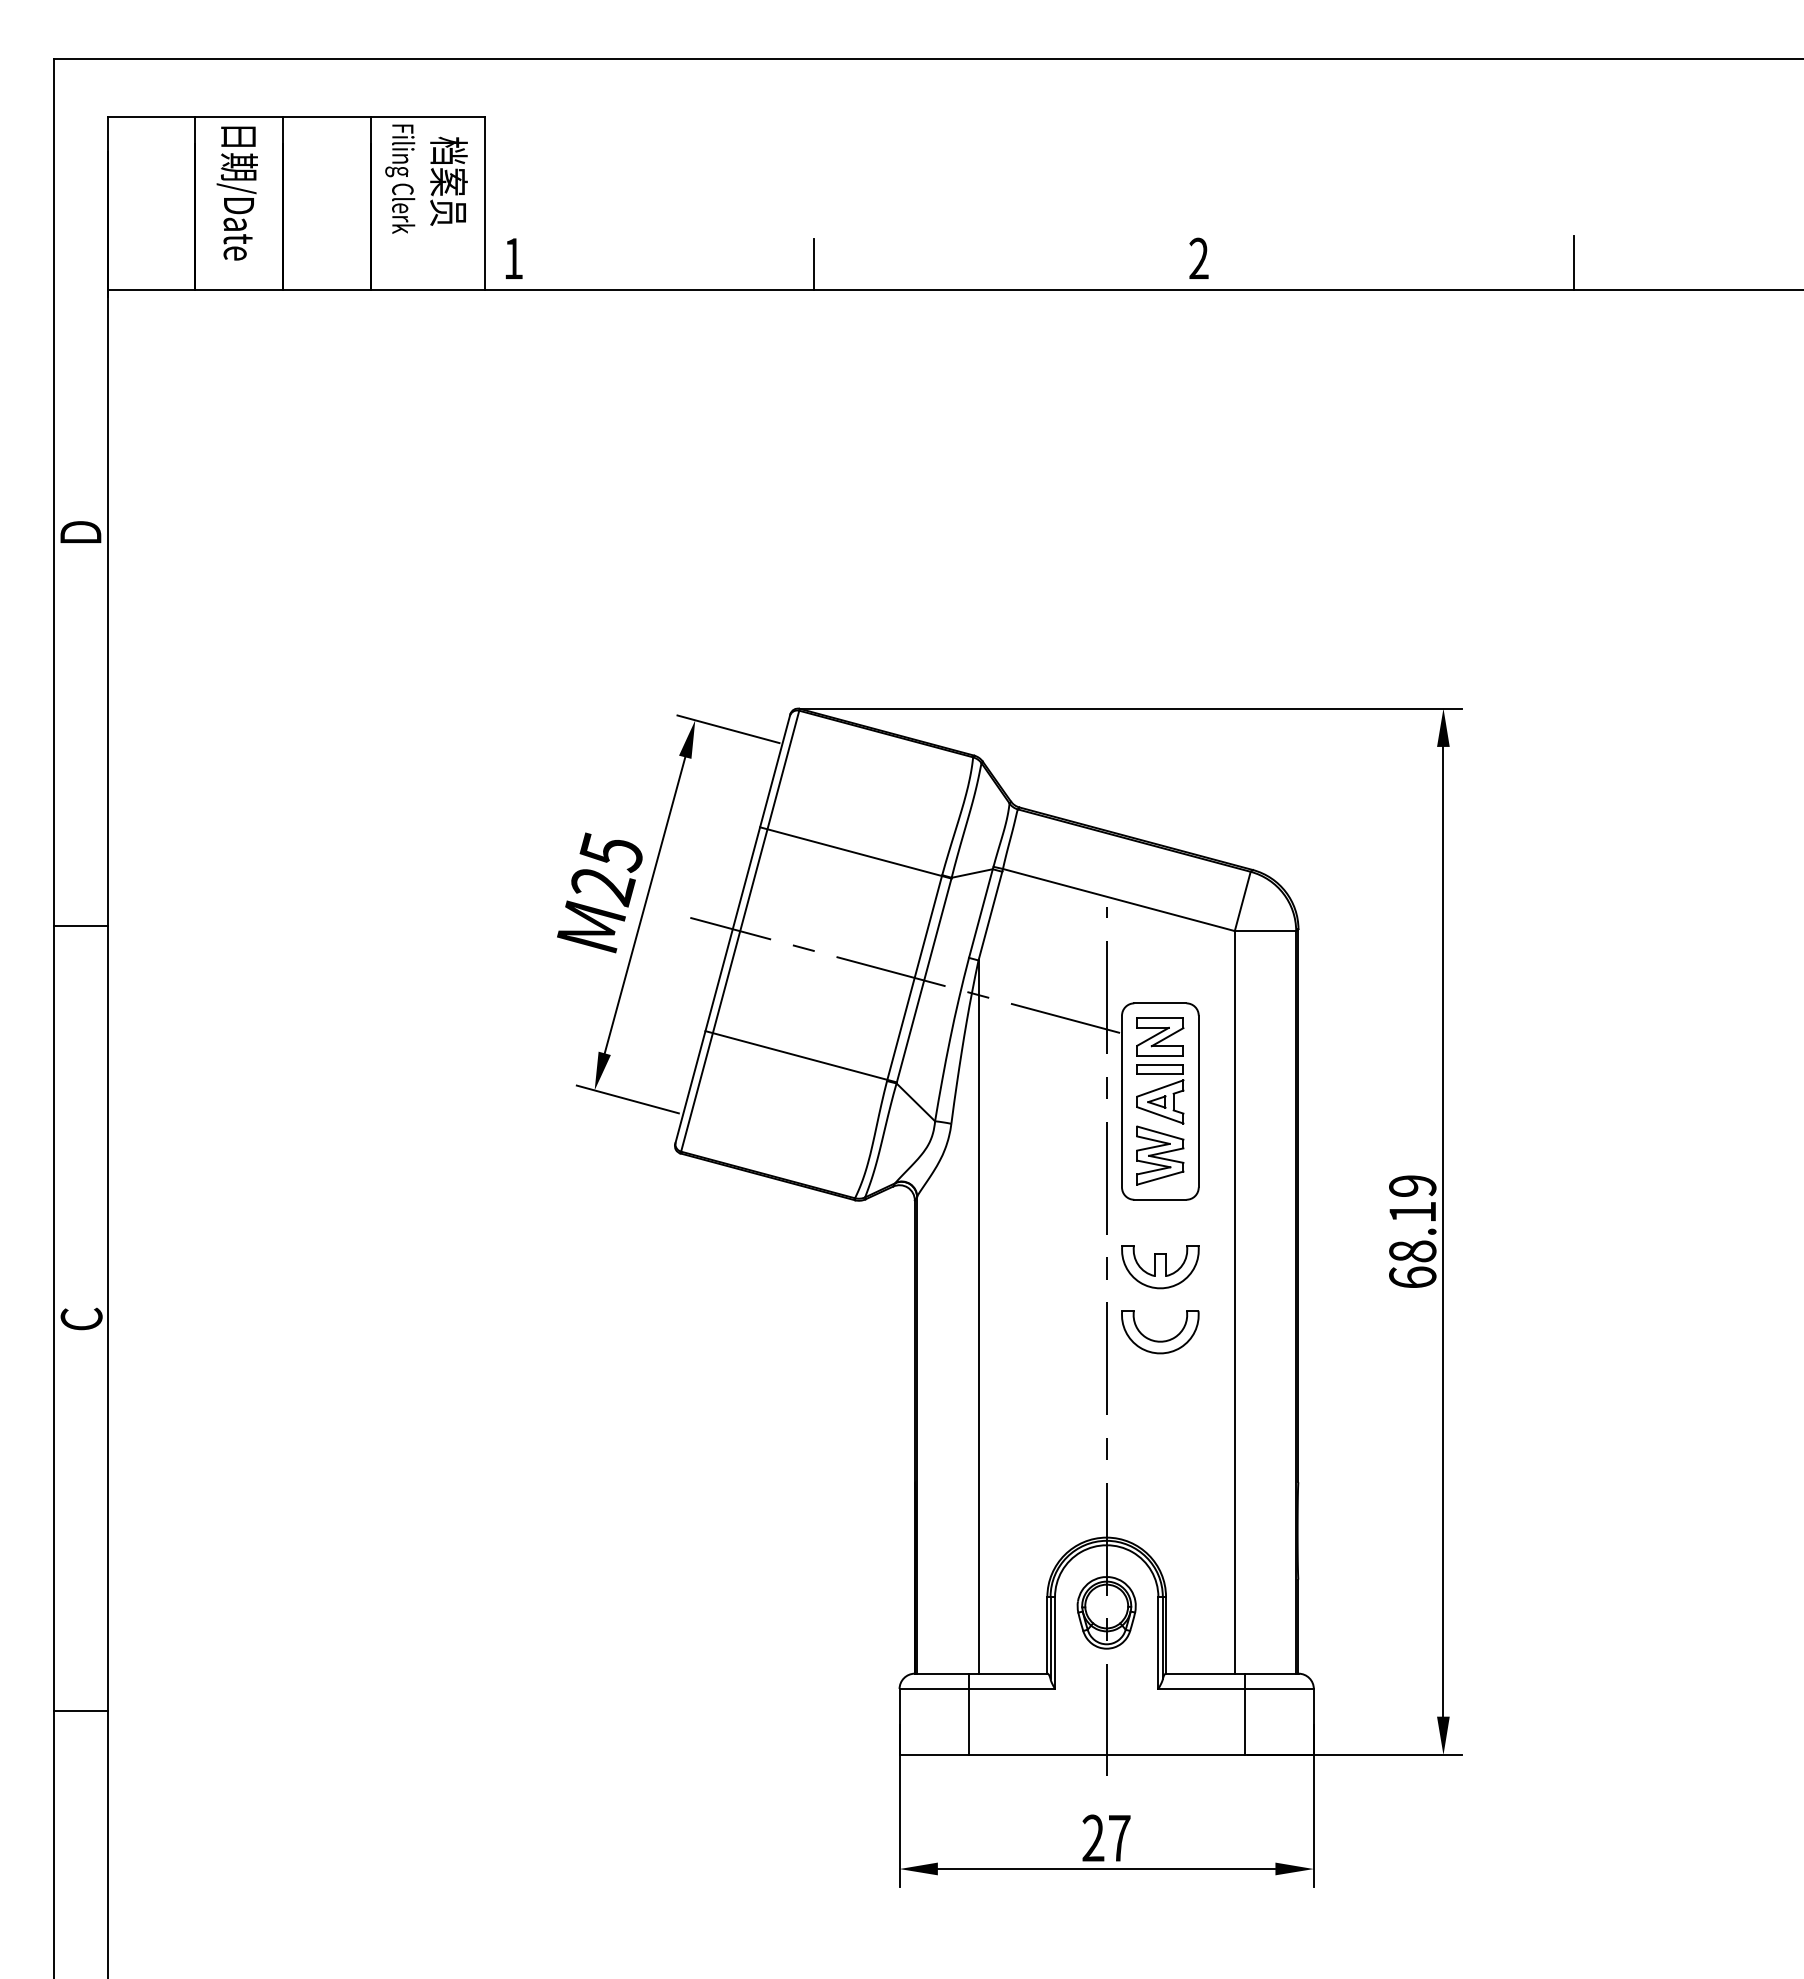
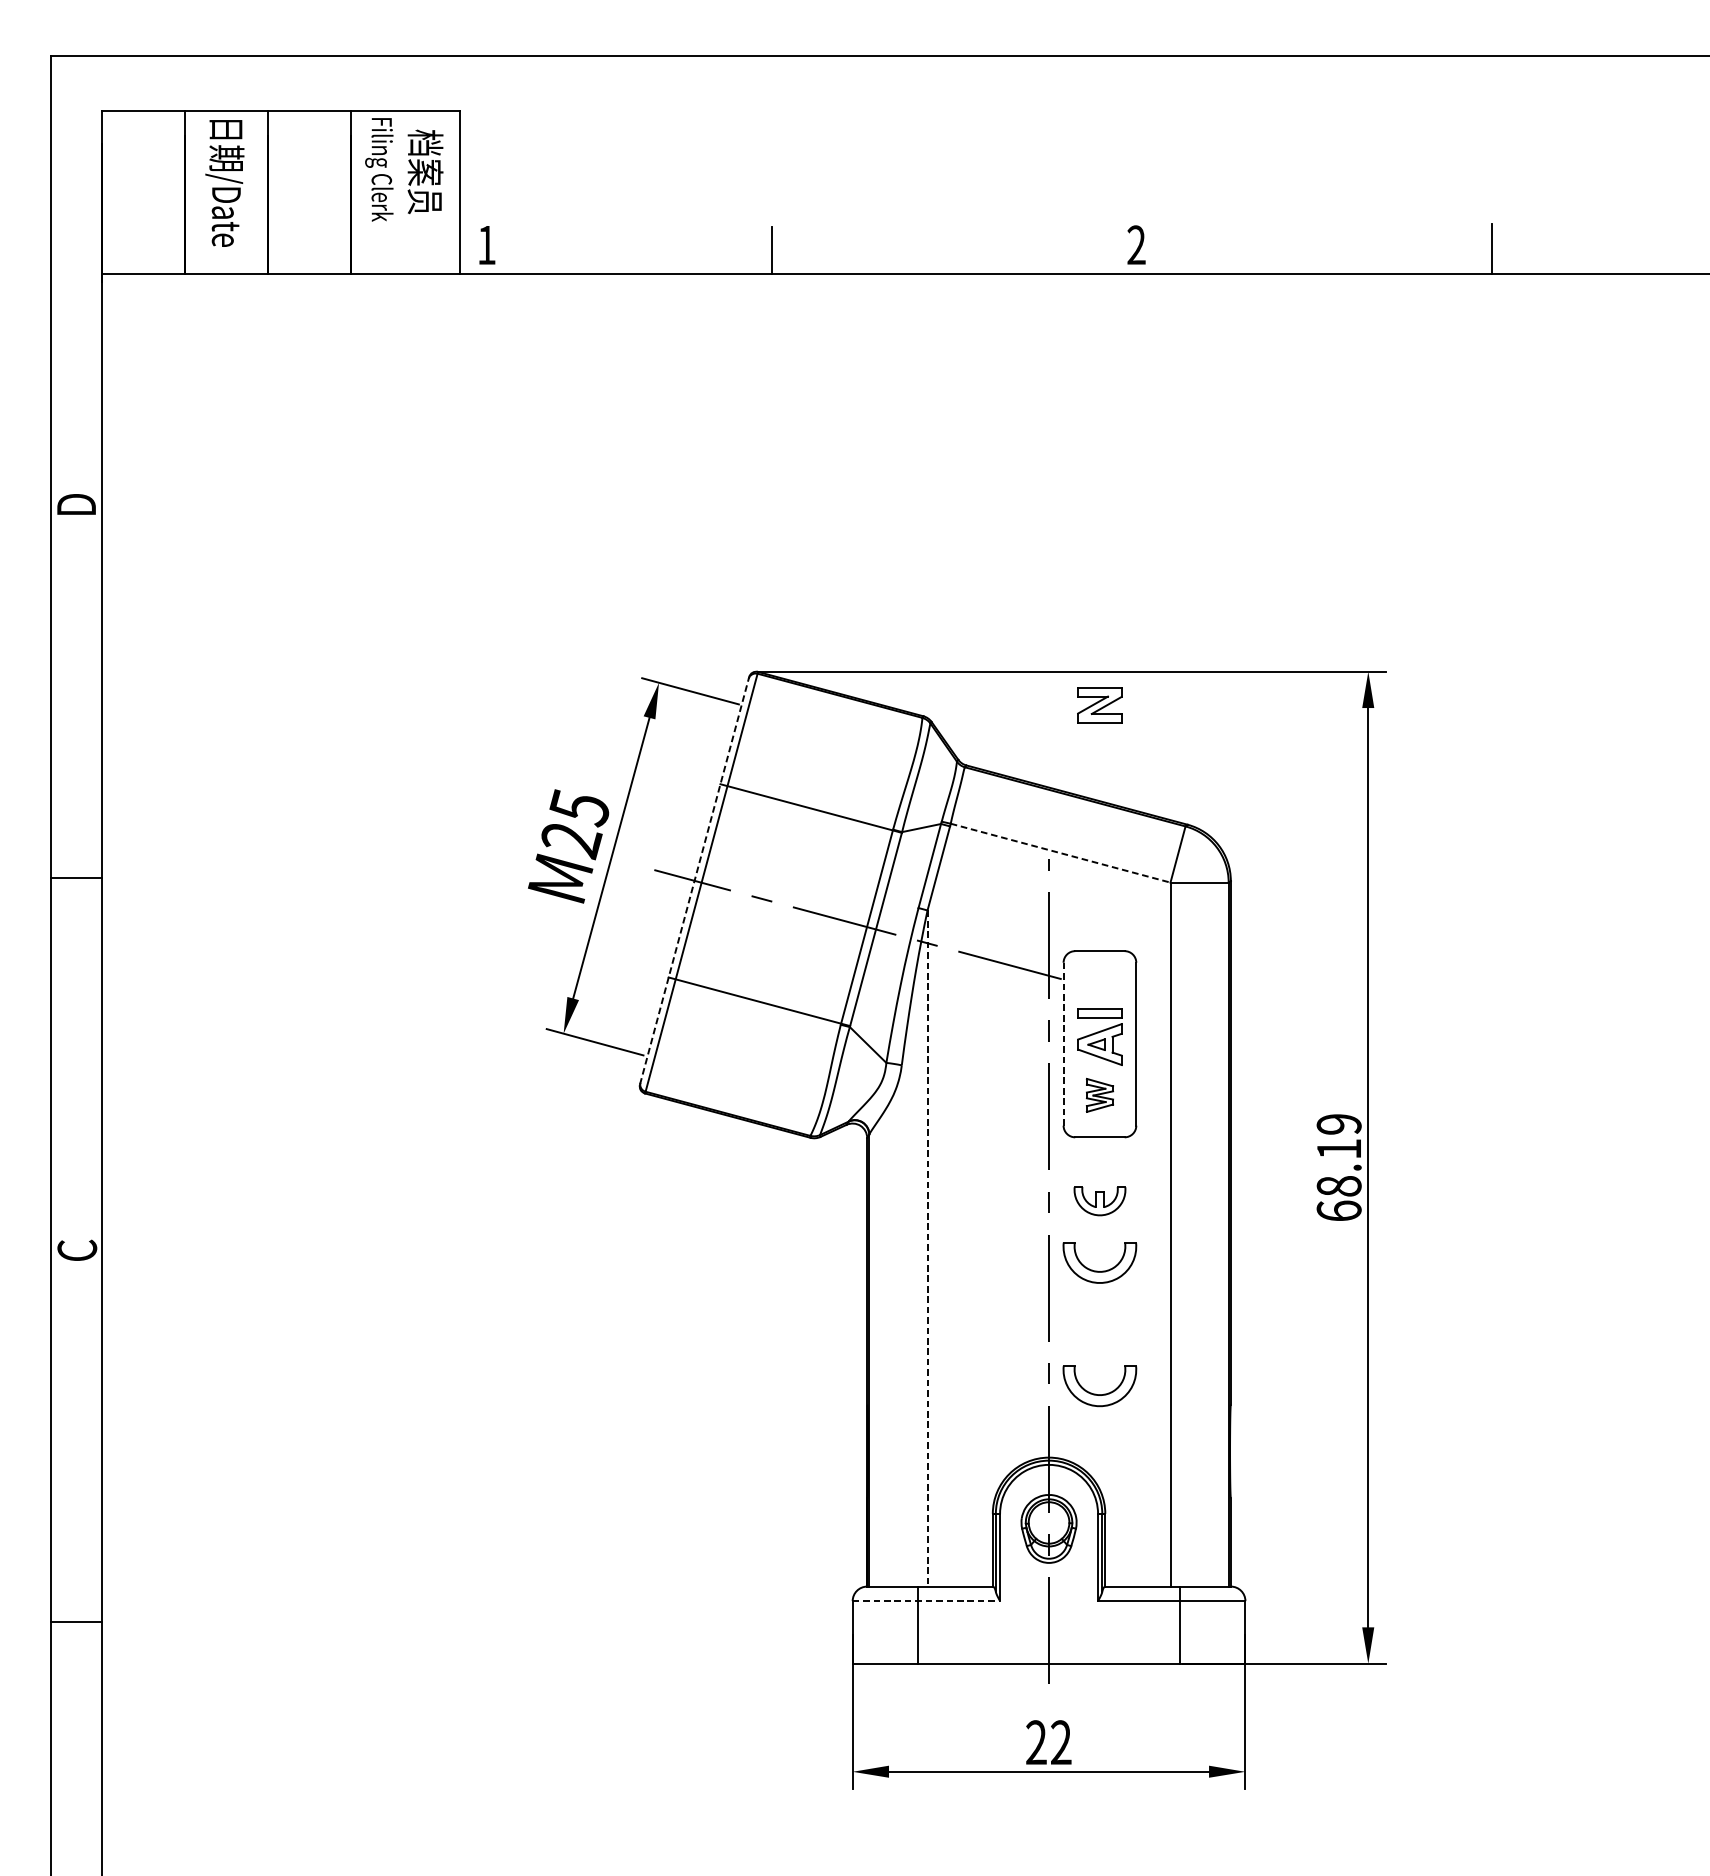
line: (1119, 900) -> (1061, 853), solid -> dashed
line: (732, 928) -> (694, 880), solid -> dashed
part: (1160, 1036) -> (1100, 704), moved
line: (1122, 1101) -> (1064, 1044), solid -> dashed
part: (1160, 1155) -> (1100, 1095), size x0.6
part: (1160, 1267) -> (1100, 1201), size x0.7
line: (978, 1317) -> (927, 1248), solid -> dashed
part: (1160, 1470) -> (1100, 1393), added
line: (977, 1689) -> (926, 1601), solid -> dashed
text: (1119, 1837) -> (1061, 1741), 27 -> 22

